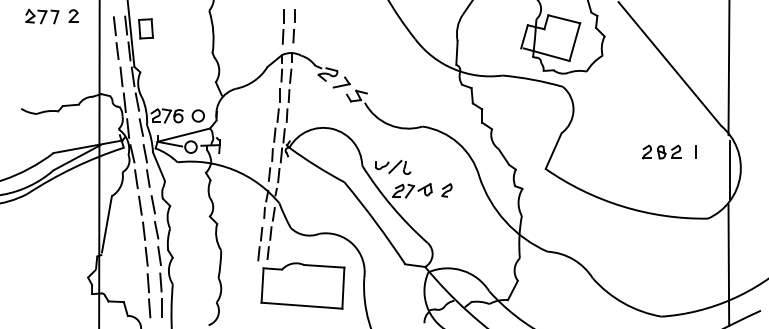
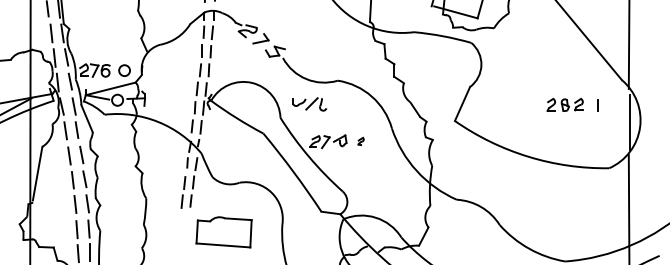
part: (392, 167) -> (309, 104), moved
part: (446, 190) -> (360, 141), size x0.6
part: (302, 285) -> (223, 231), size x0.7

